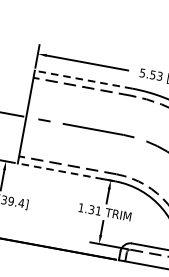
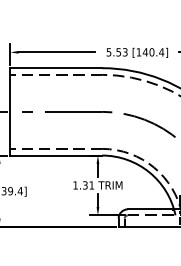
line: (83, 80) -> (56, 68), dashed -> solid
line: (66, 172) -> (56, 155), dashed -> solid

